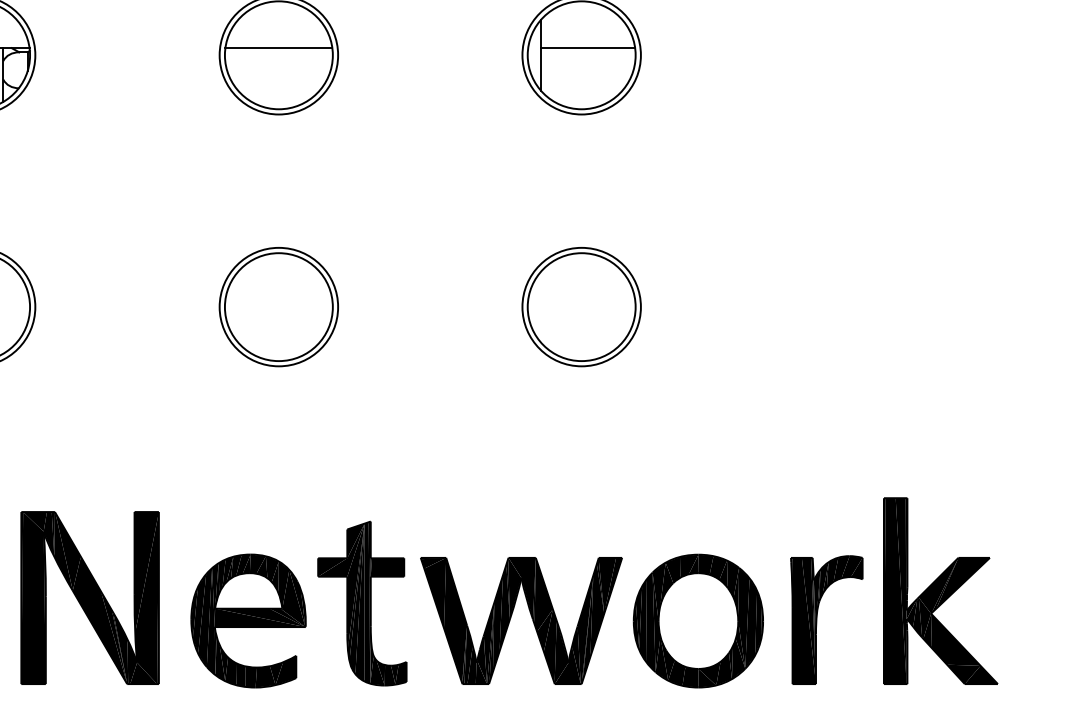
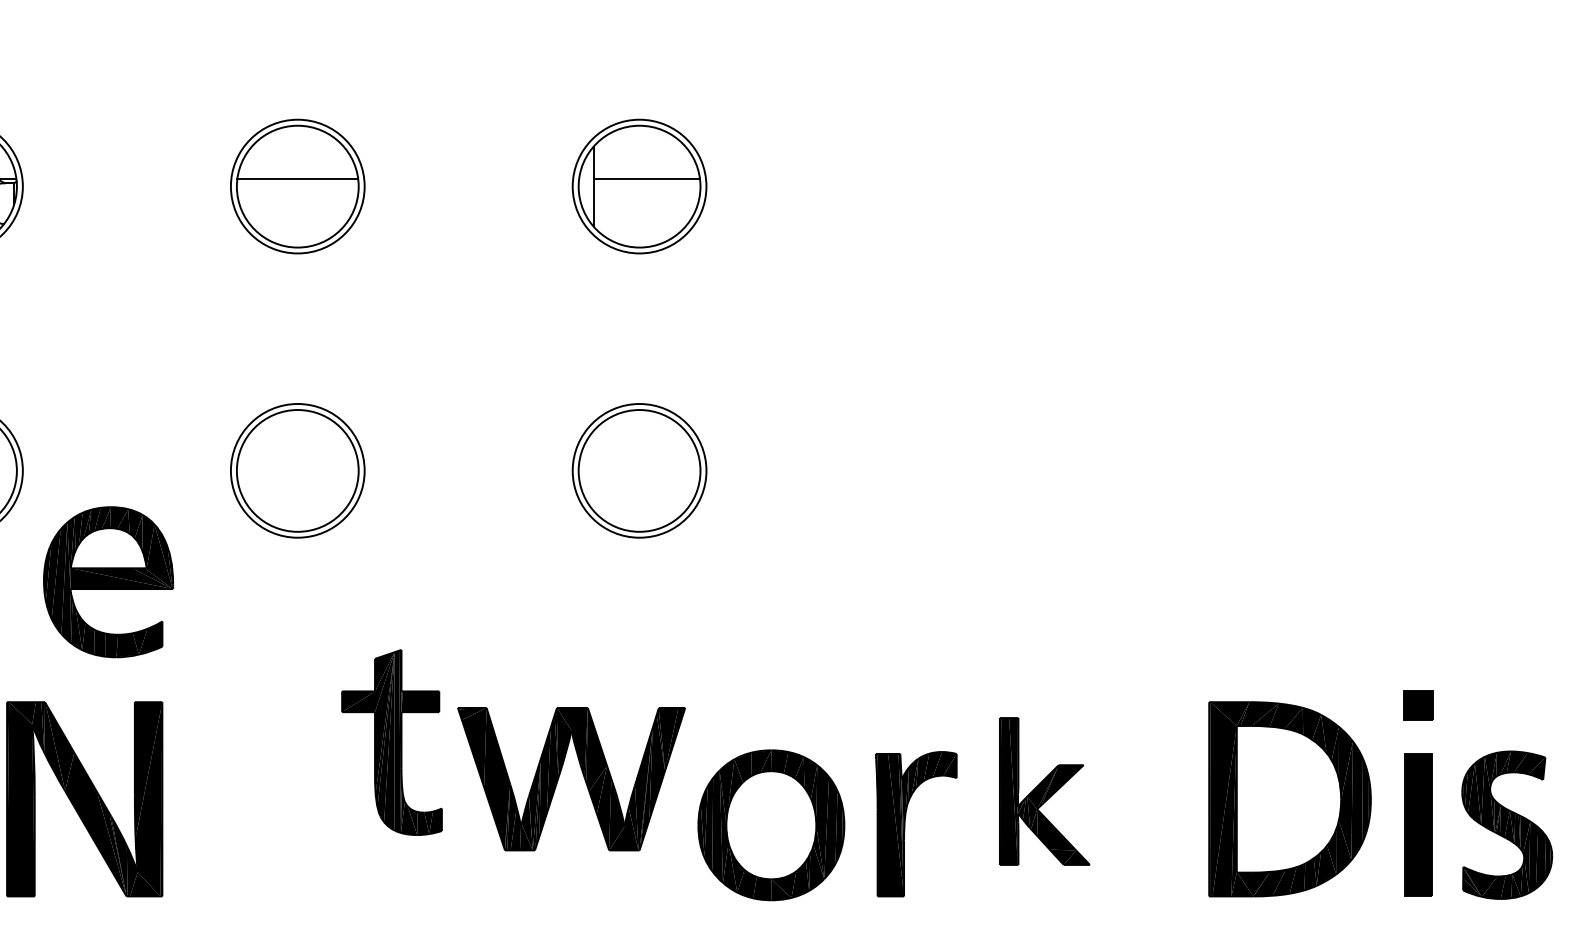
part: (940, 591) -> (1044, 791), size x0.7
part: (361, 603) -> (391, 742), moved
part: (511, 617) -> (560, 775), moved
part: (248, 621) -> (108, 582), moved

